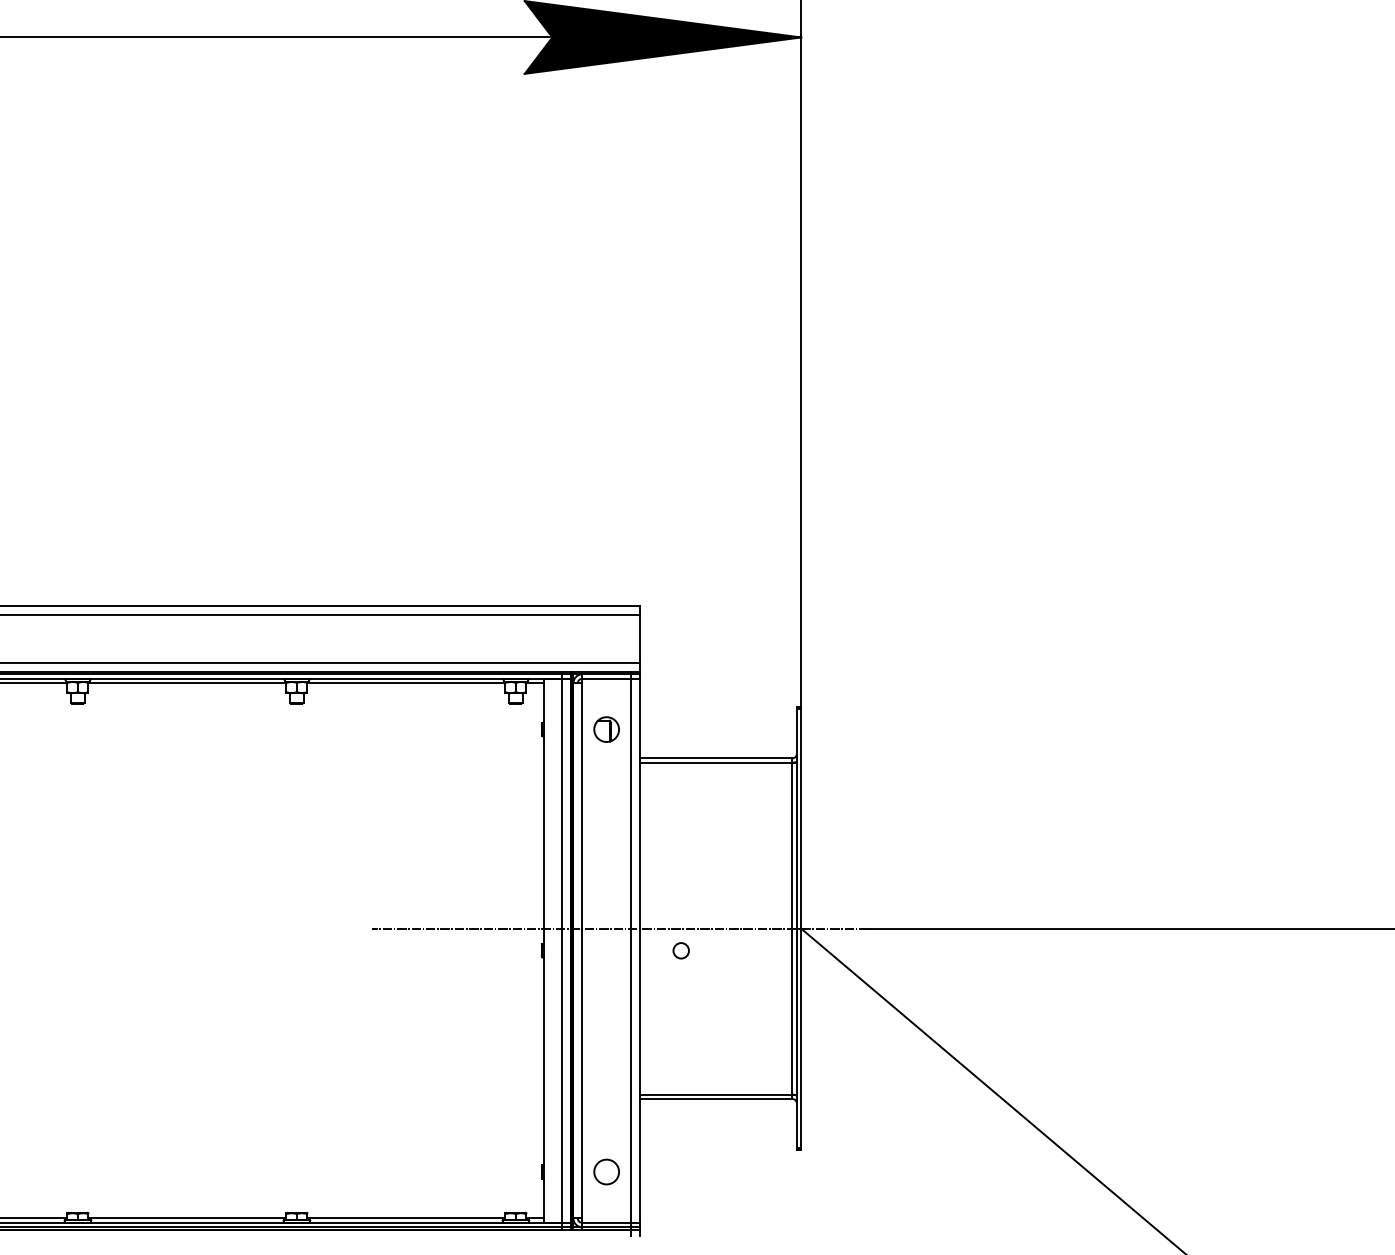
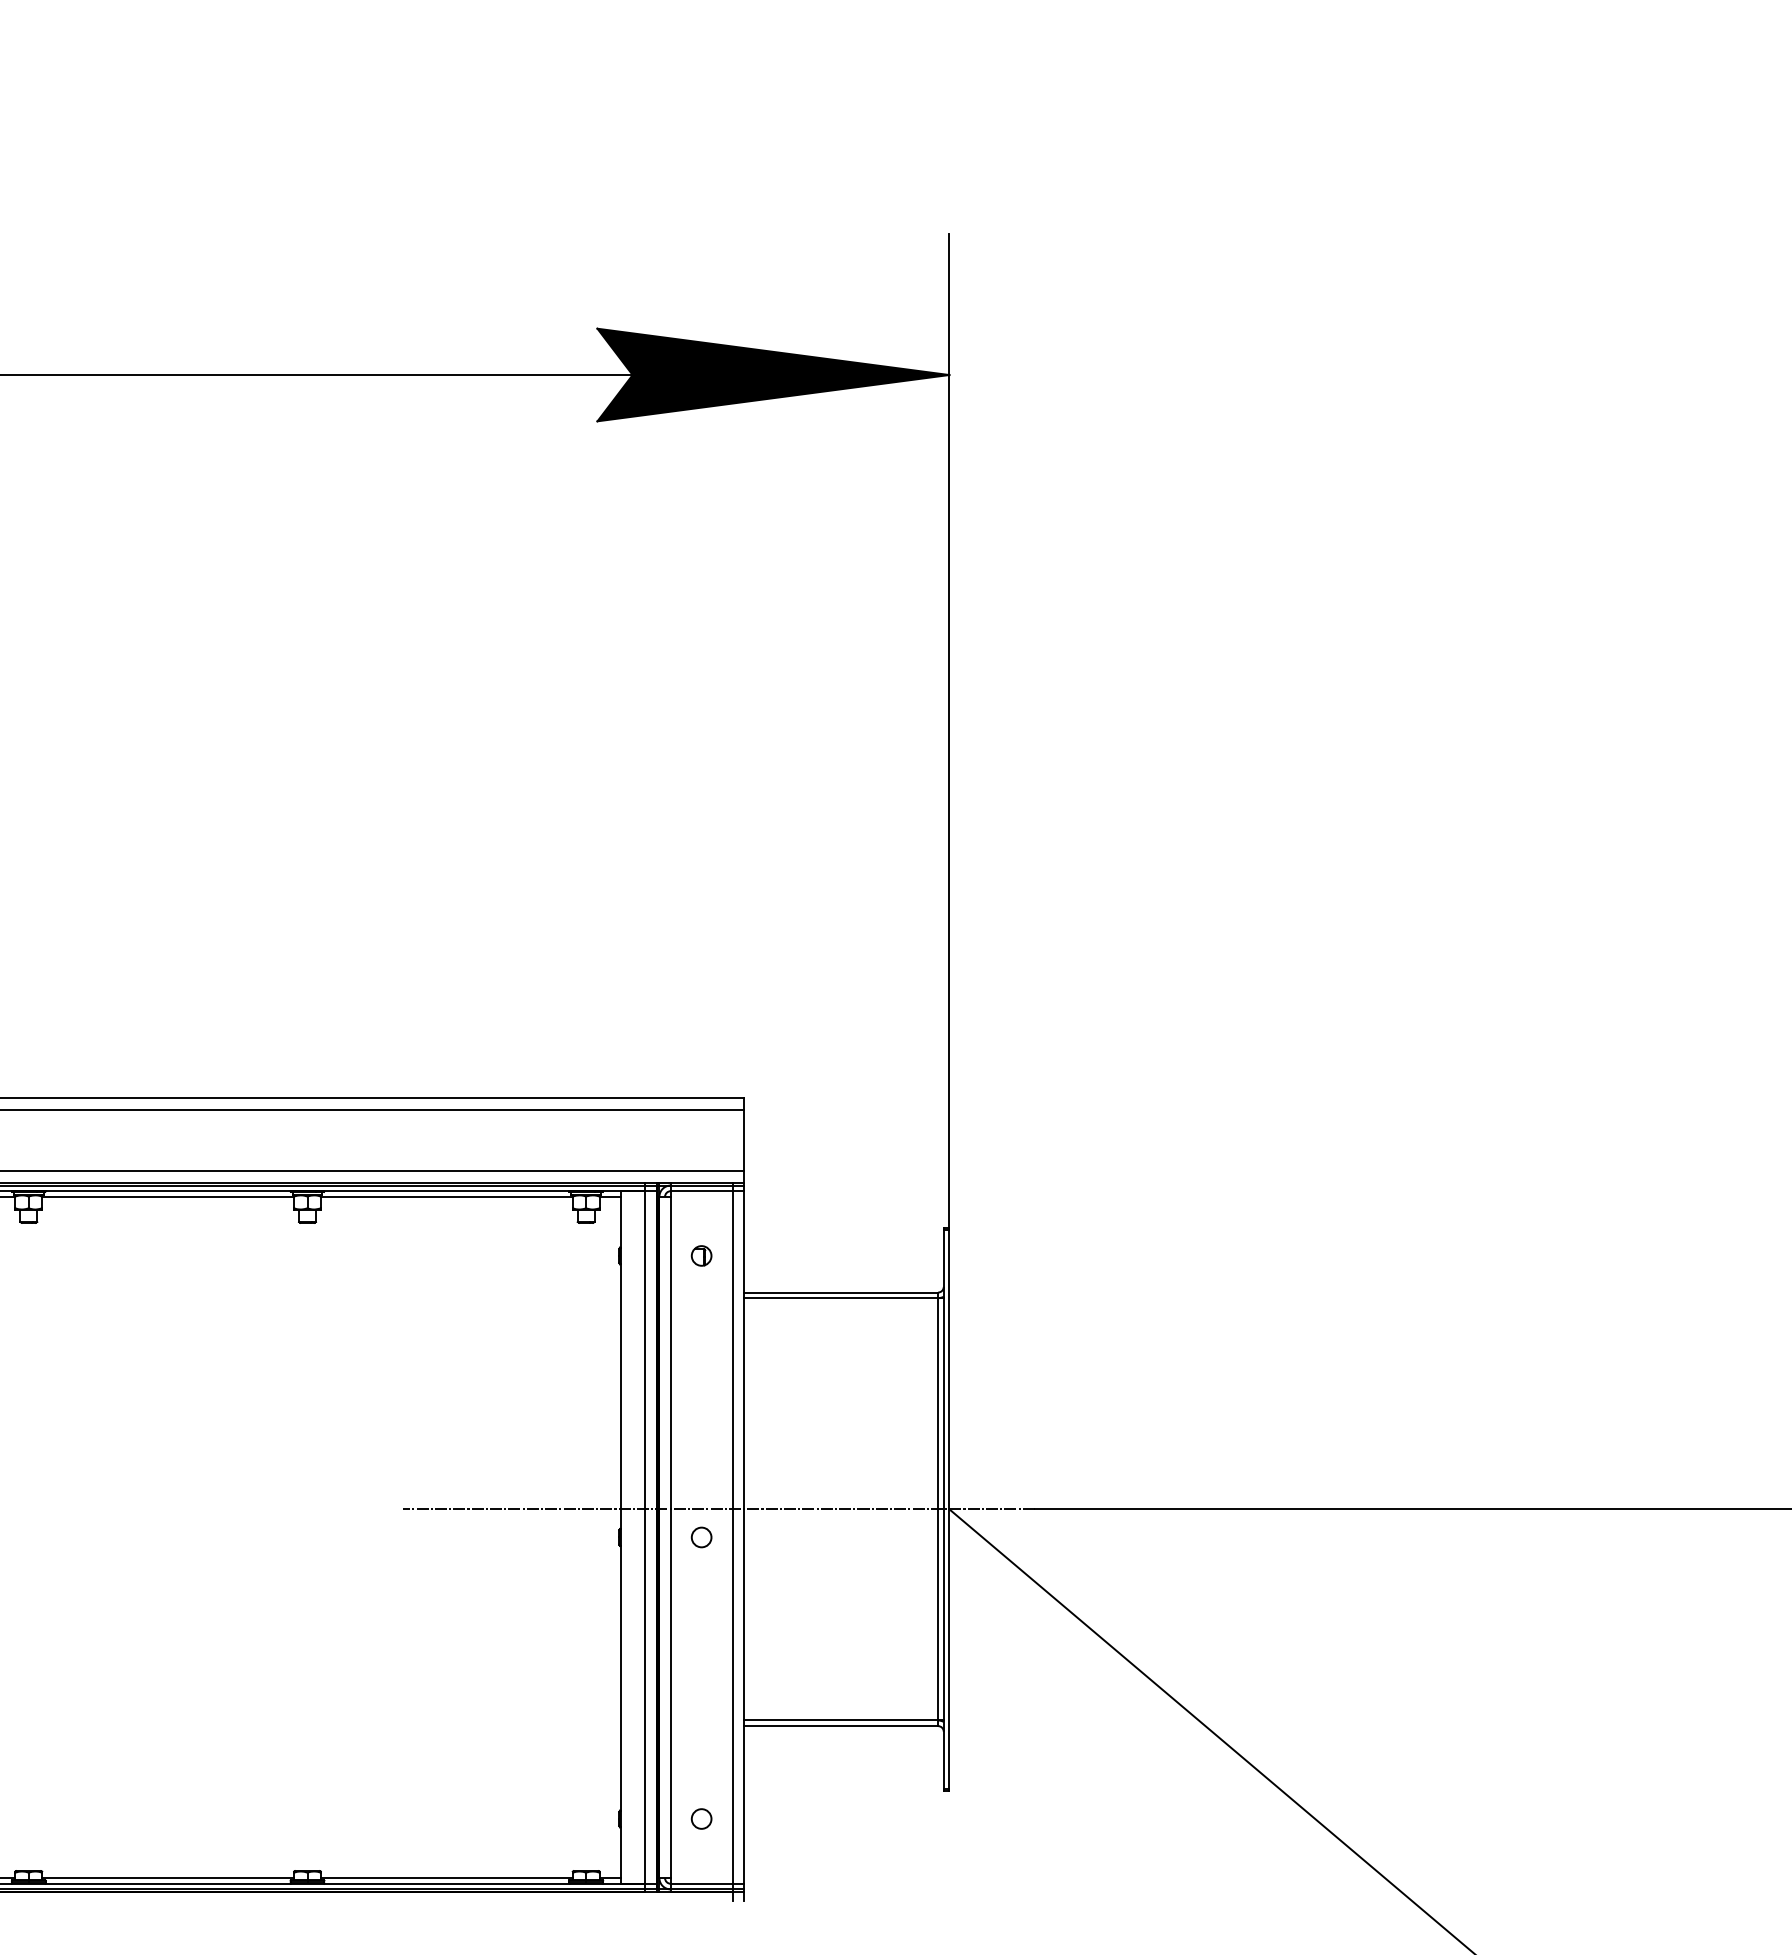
part: (606, 729) -> (701, 1255), size x0.62
circle: (681, 950) -> (701, 1537), moved
circle: (606, 1171) -> (701, 1818), size x0.62

